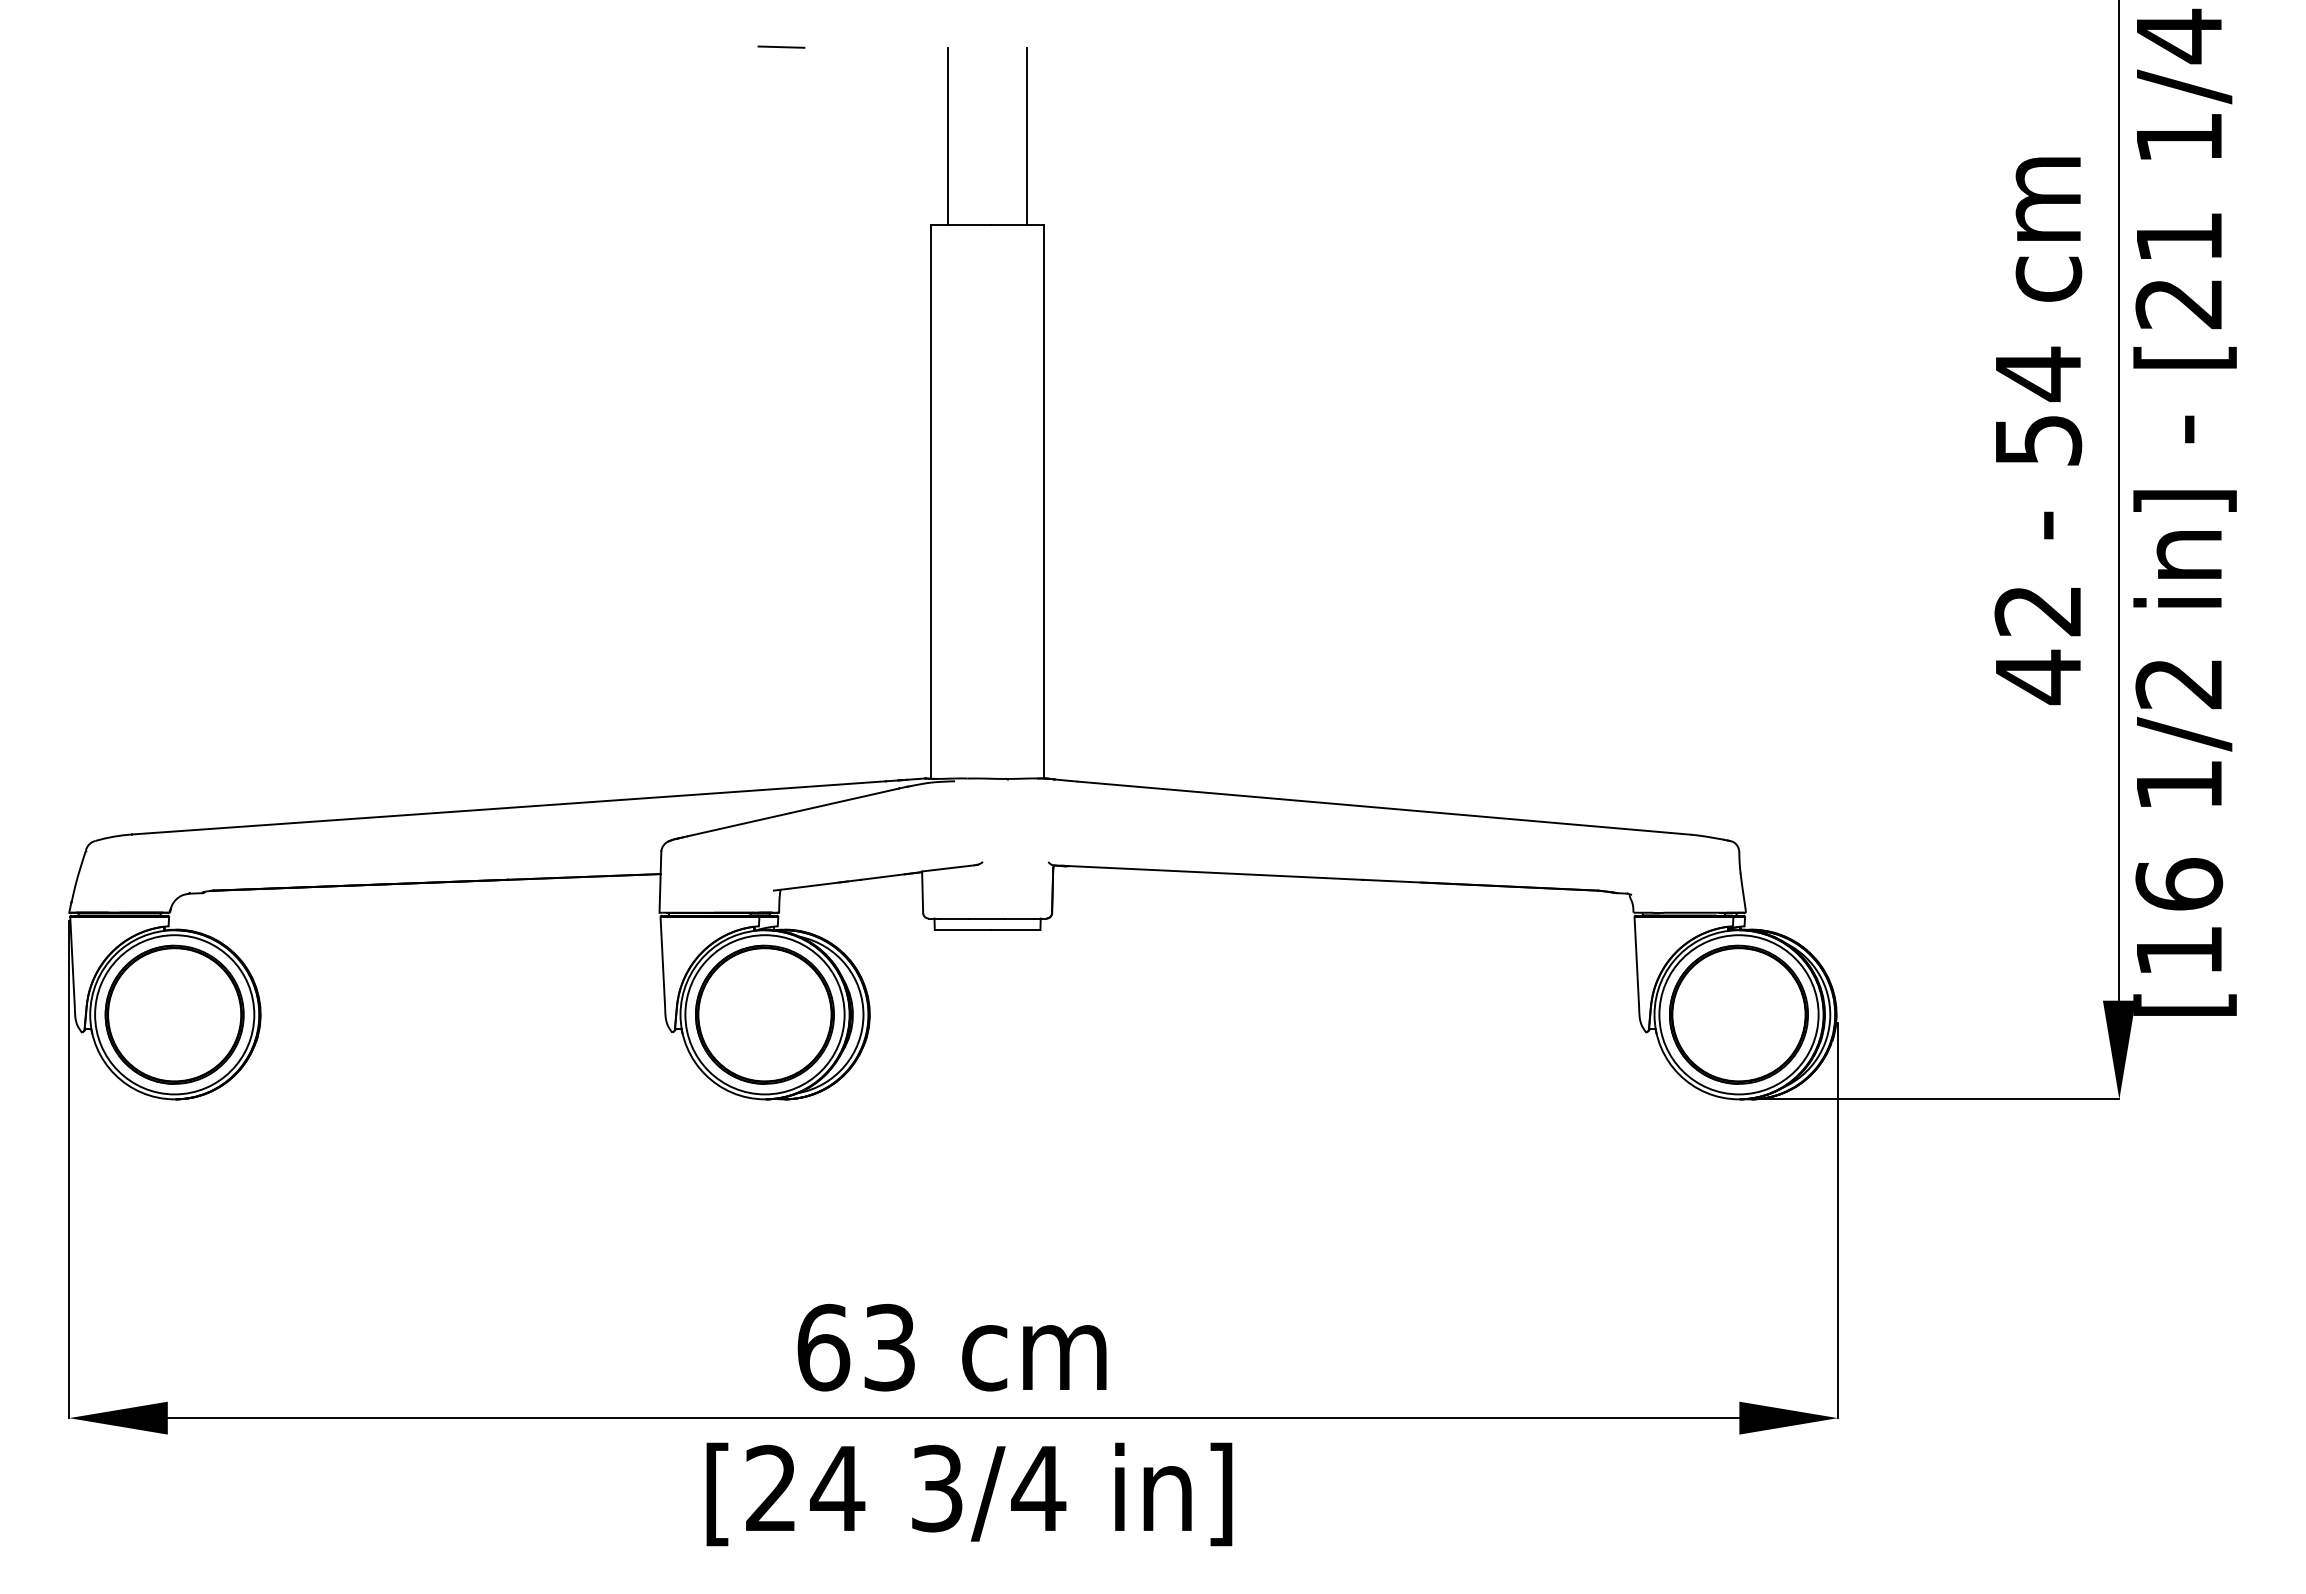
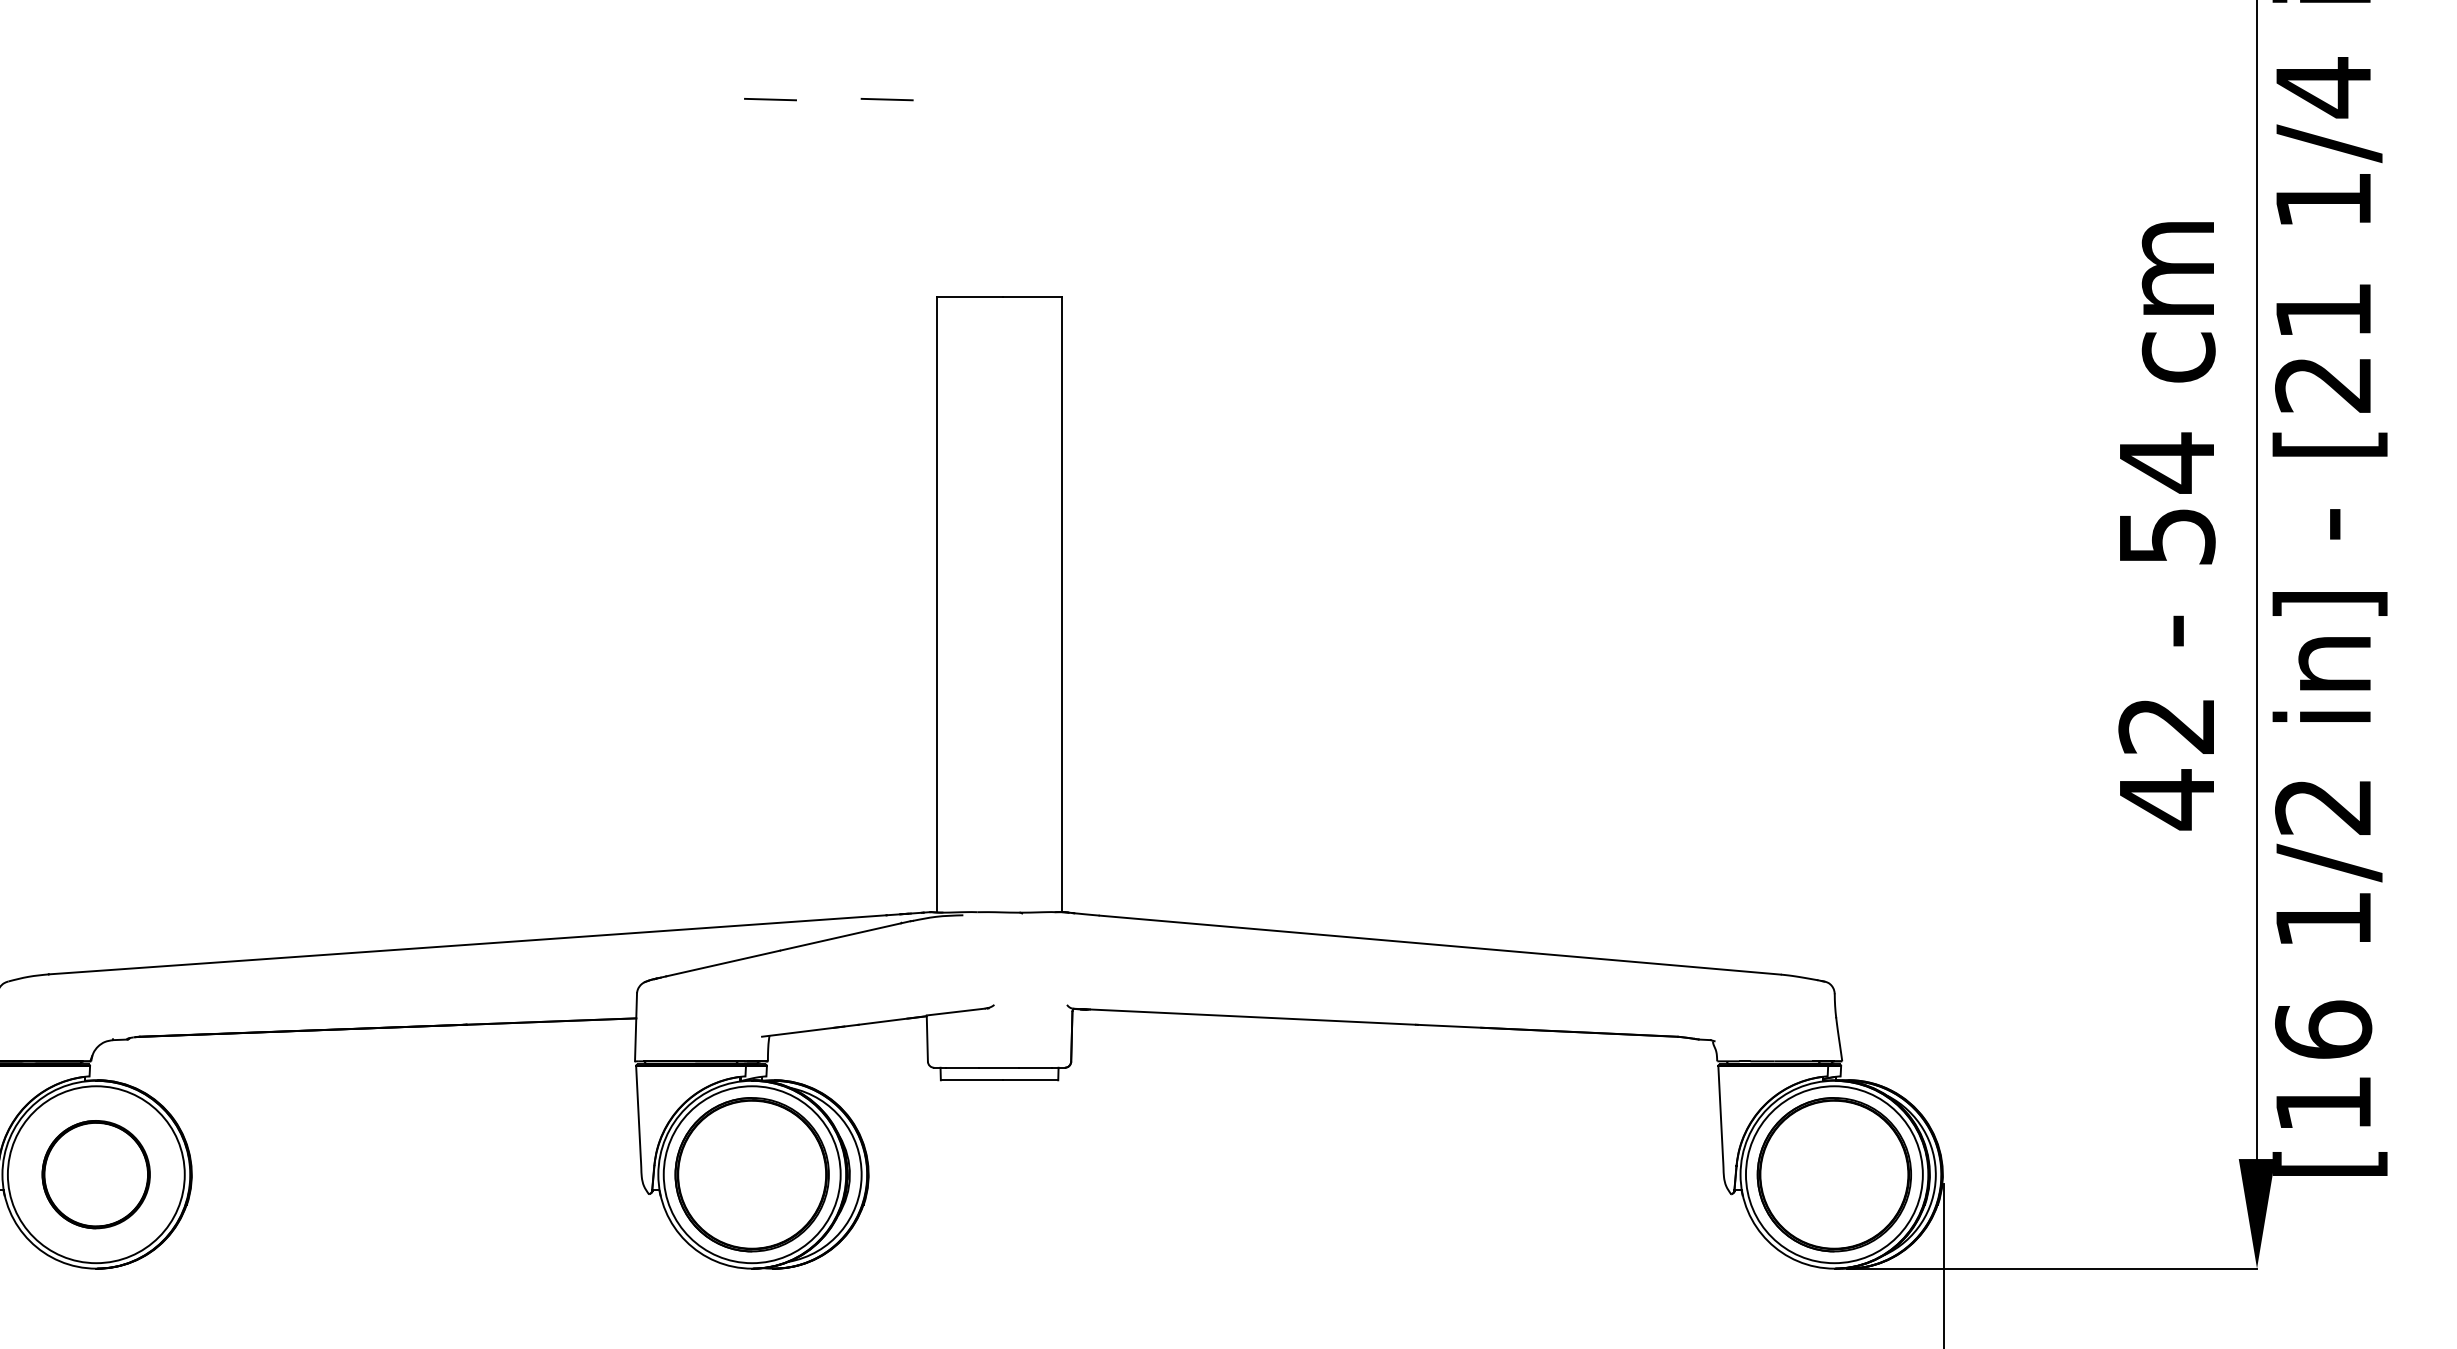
line: (886, 46) -> (887, 98), added
line: (948, 136) -> (956, 198), removed
line: (1027, 136) -> (1043, 198), removed
part: (174, 1014) -> (96, 1174), size x0.7

